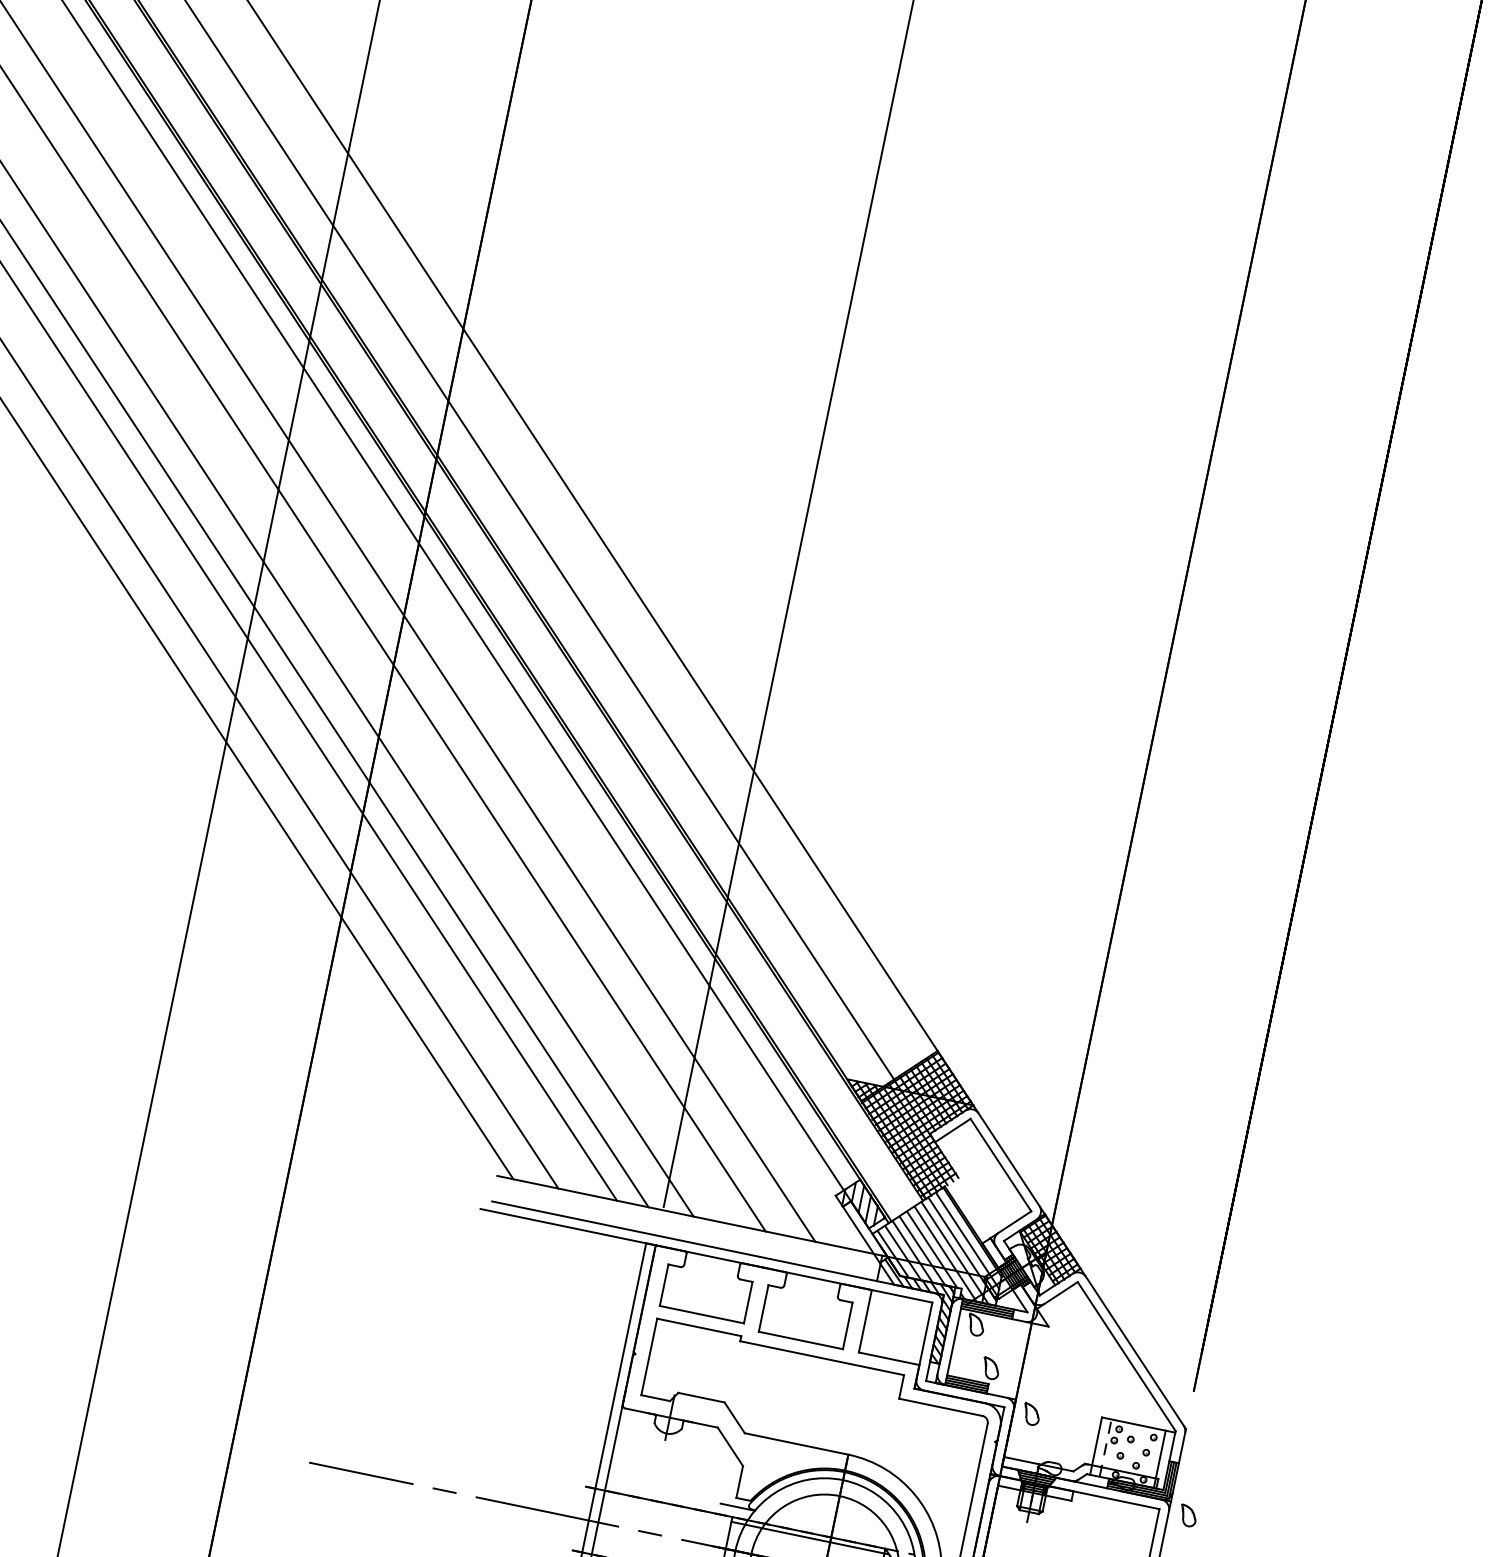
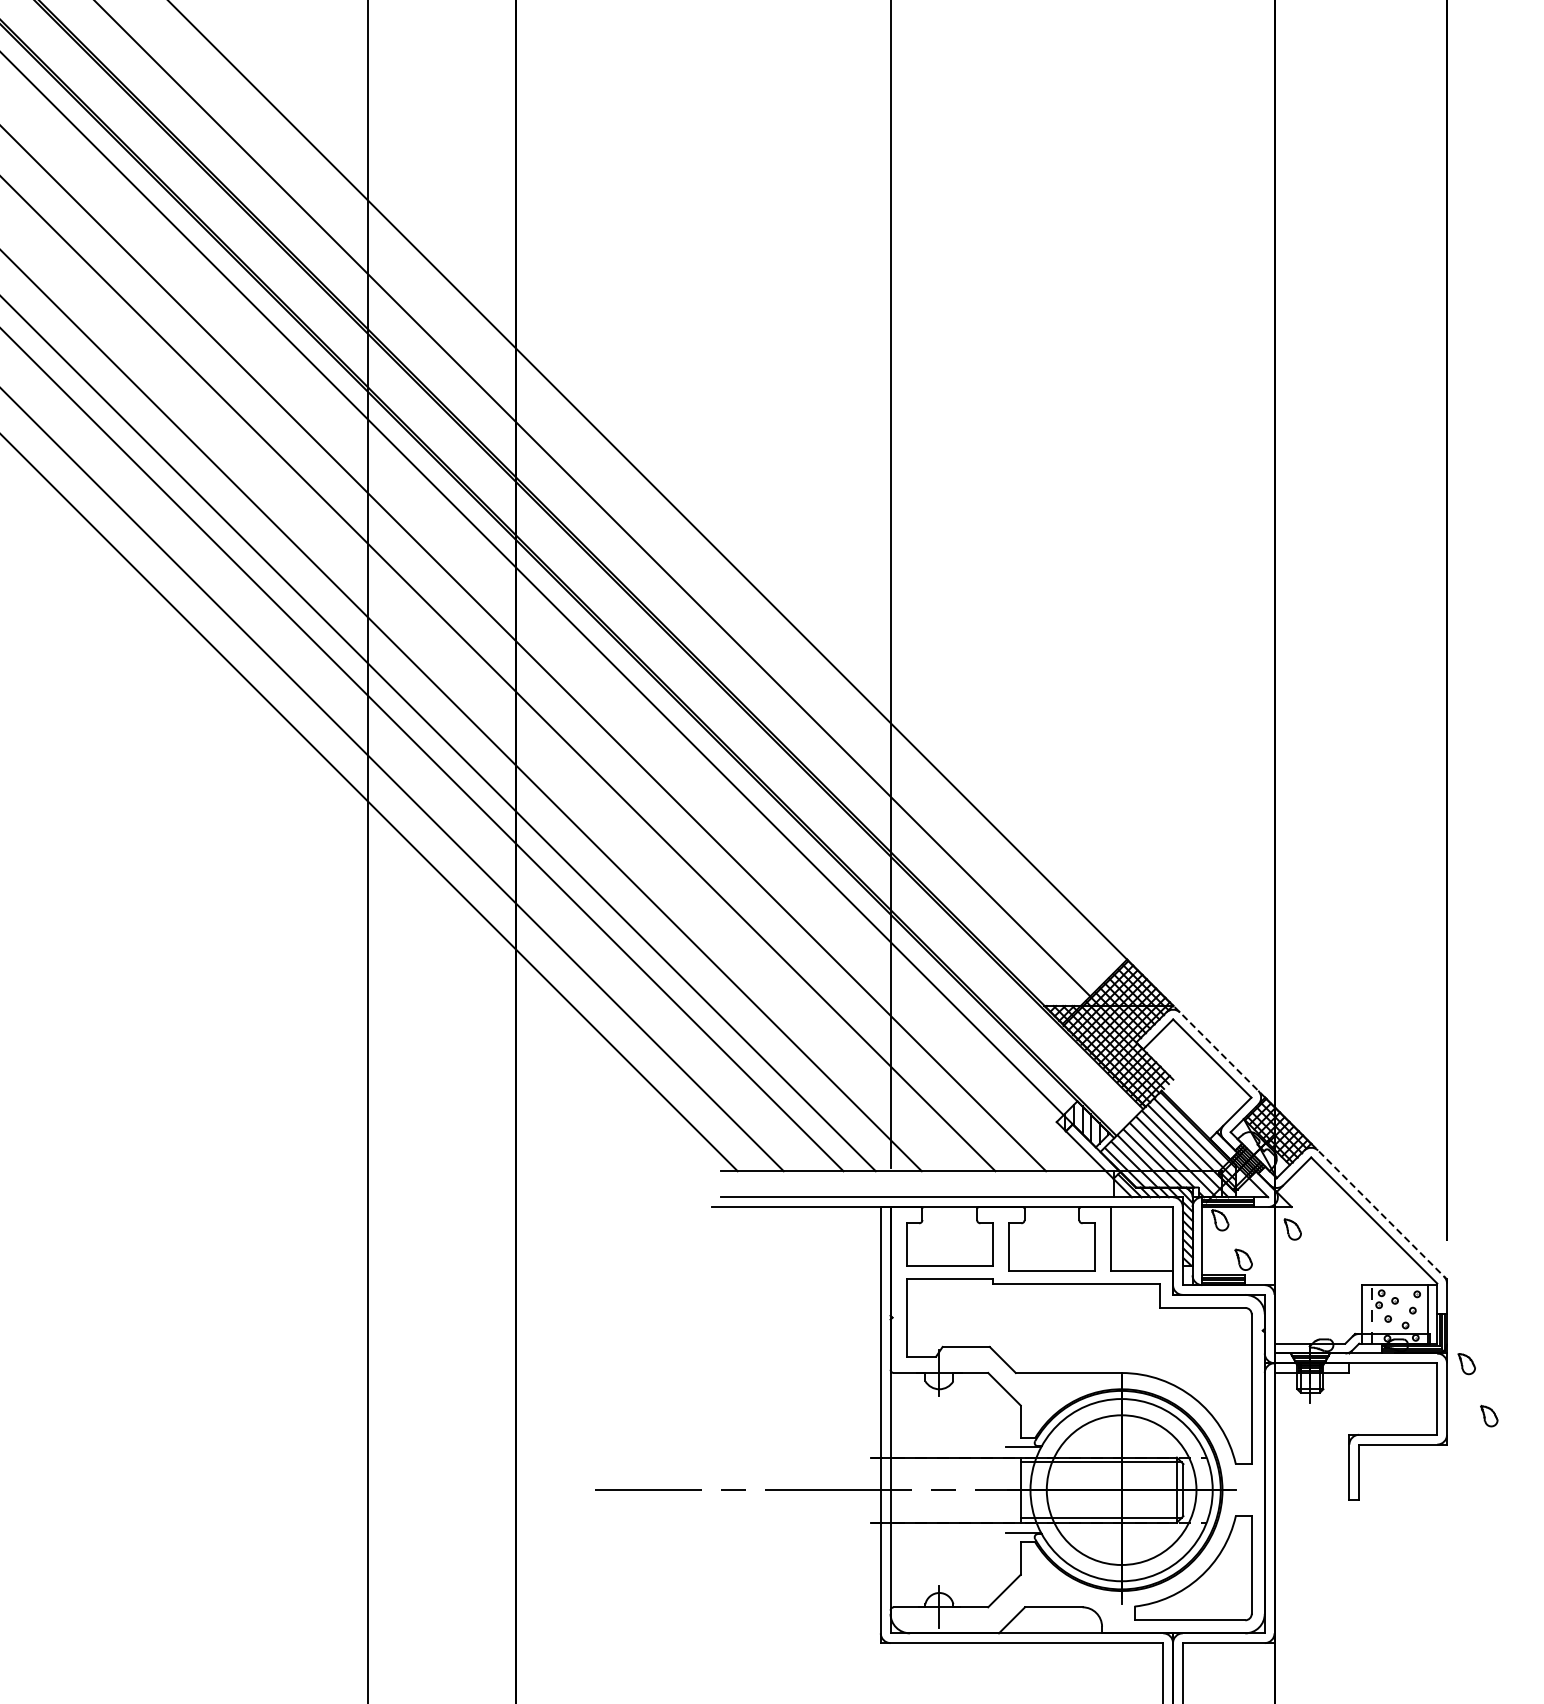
line: (1008, 1159) -> (1218, 1051), solid -> dashed
line: (1133, 1348) -> (1379, 1211), solid -> dashed
part: (1031, 1414) -> (1292, 1229), moved

